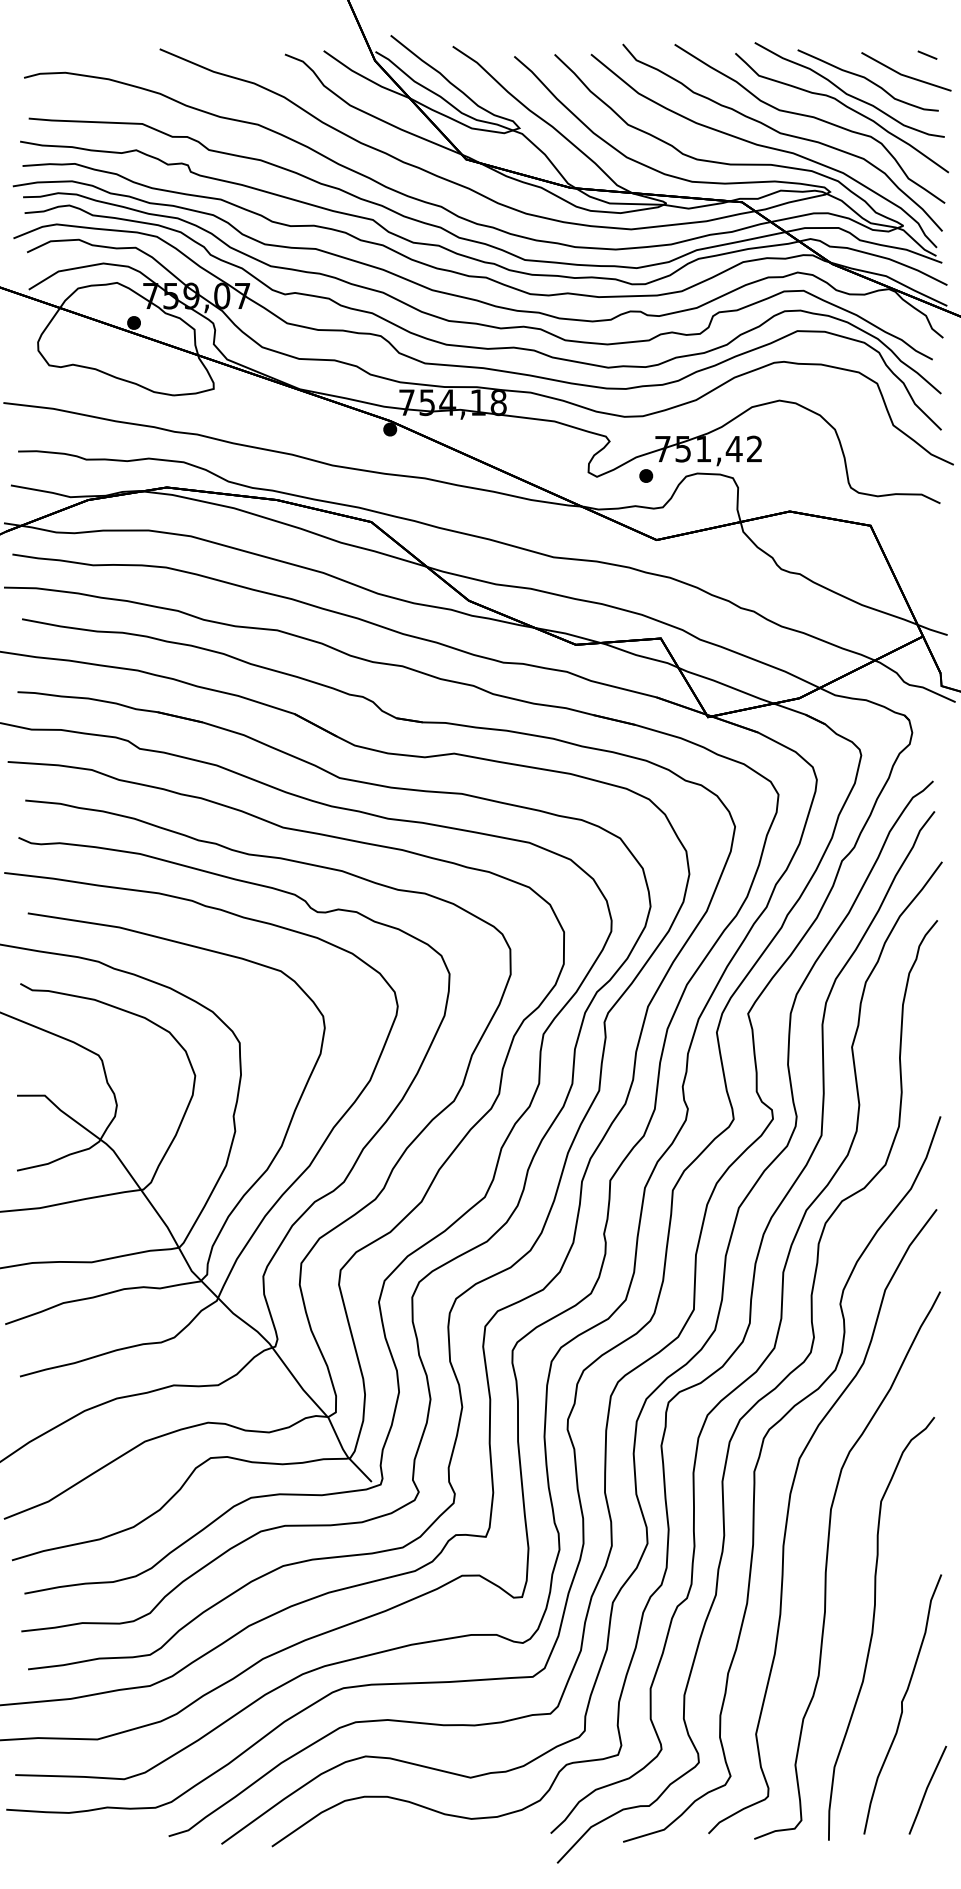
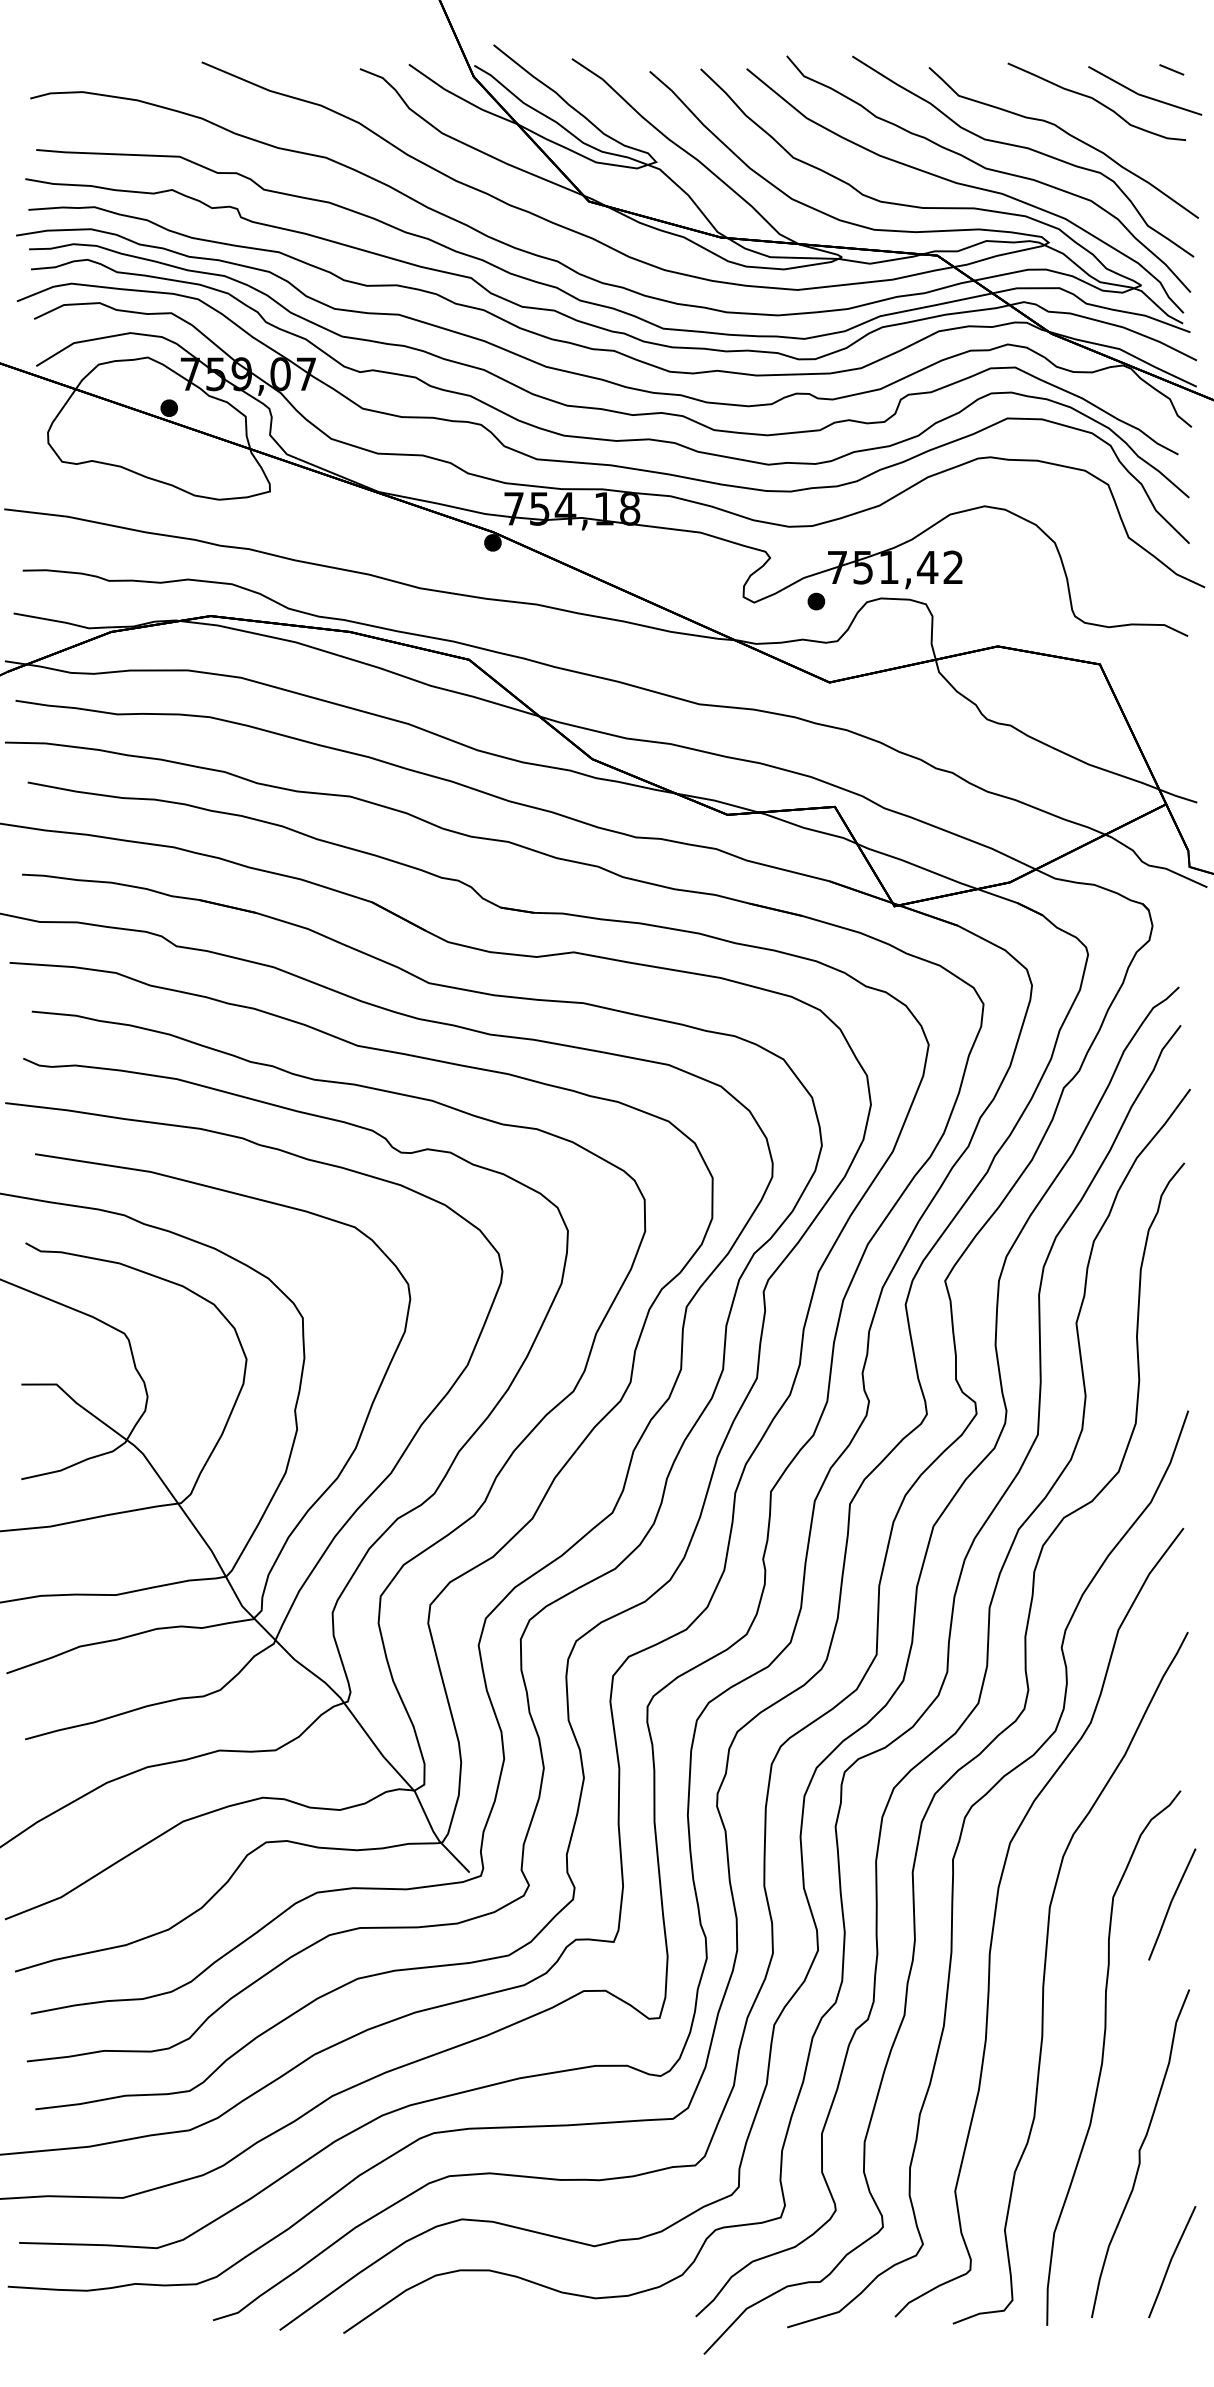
curve: (848, 93) -> (1071, 118), removed
line: (927, 1506) -> (1171, 1903), added

